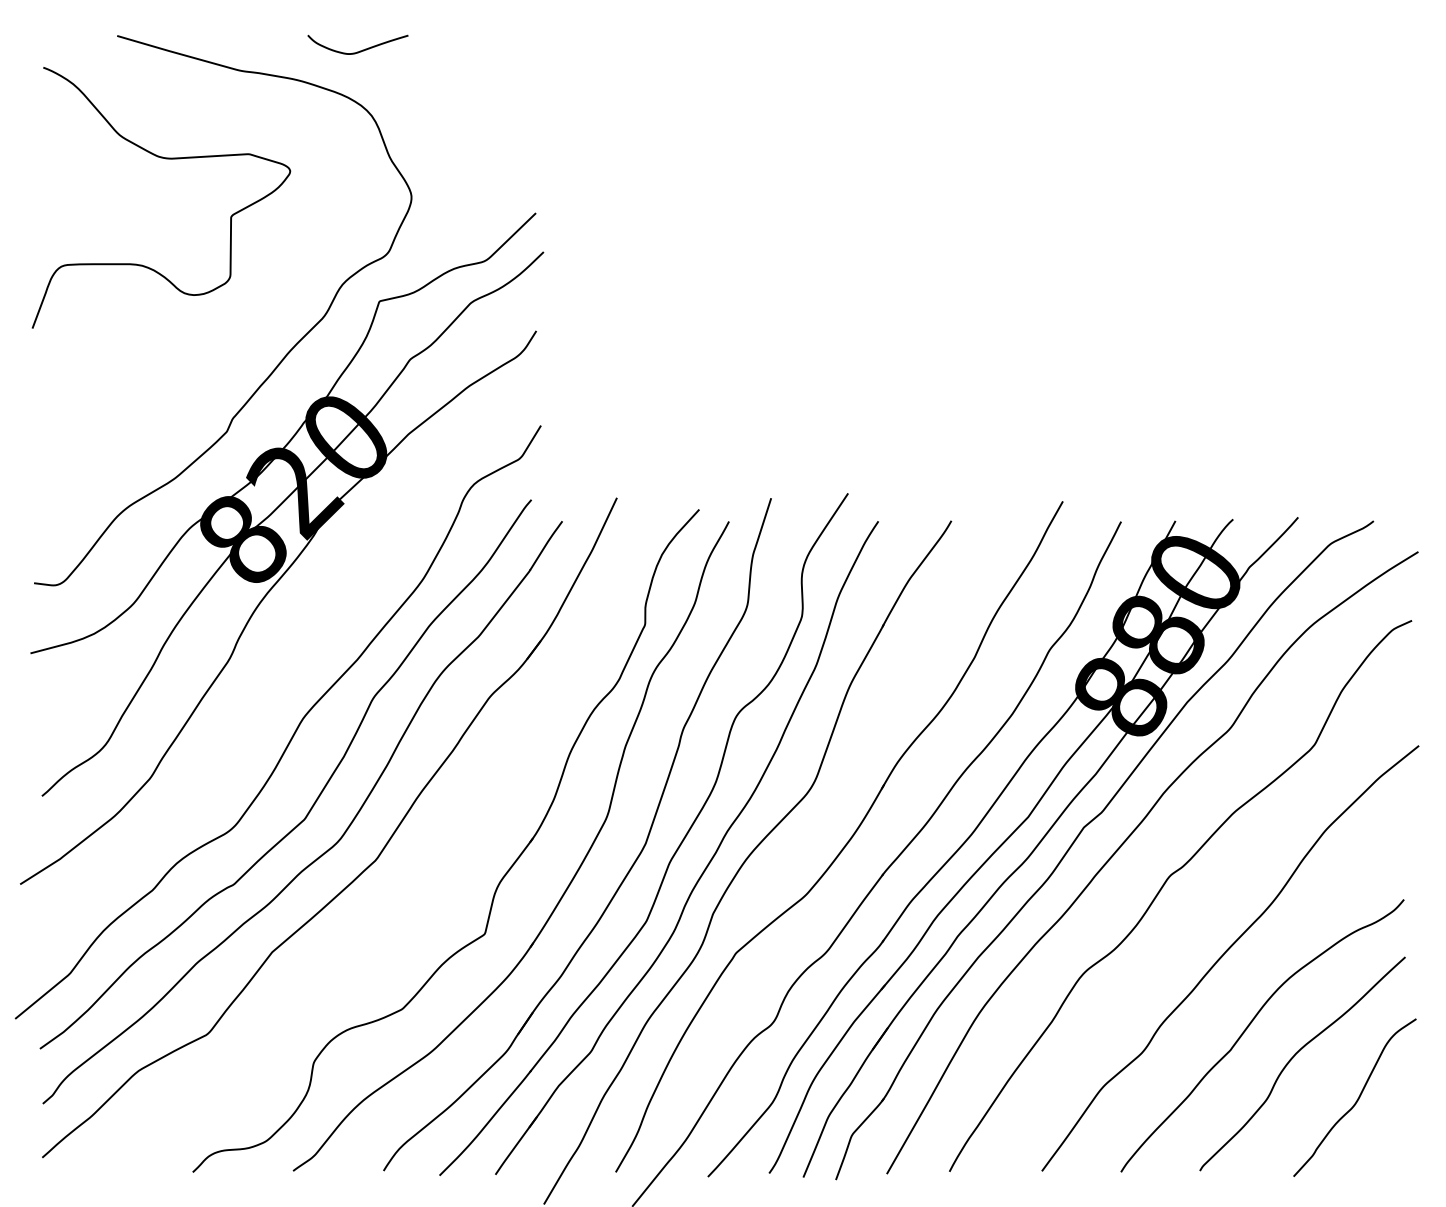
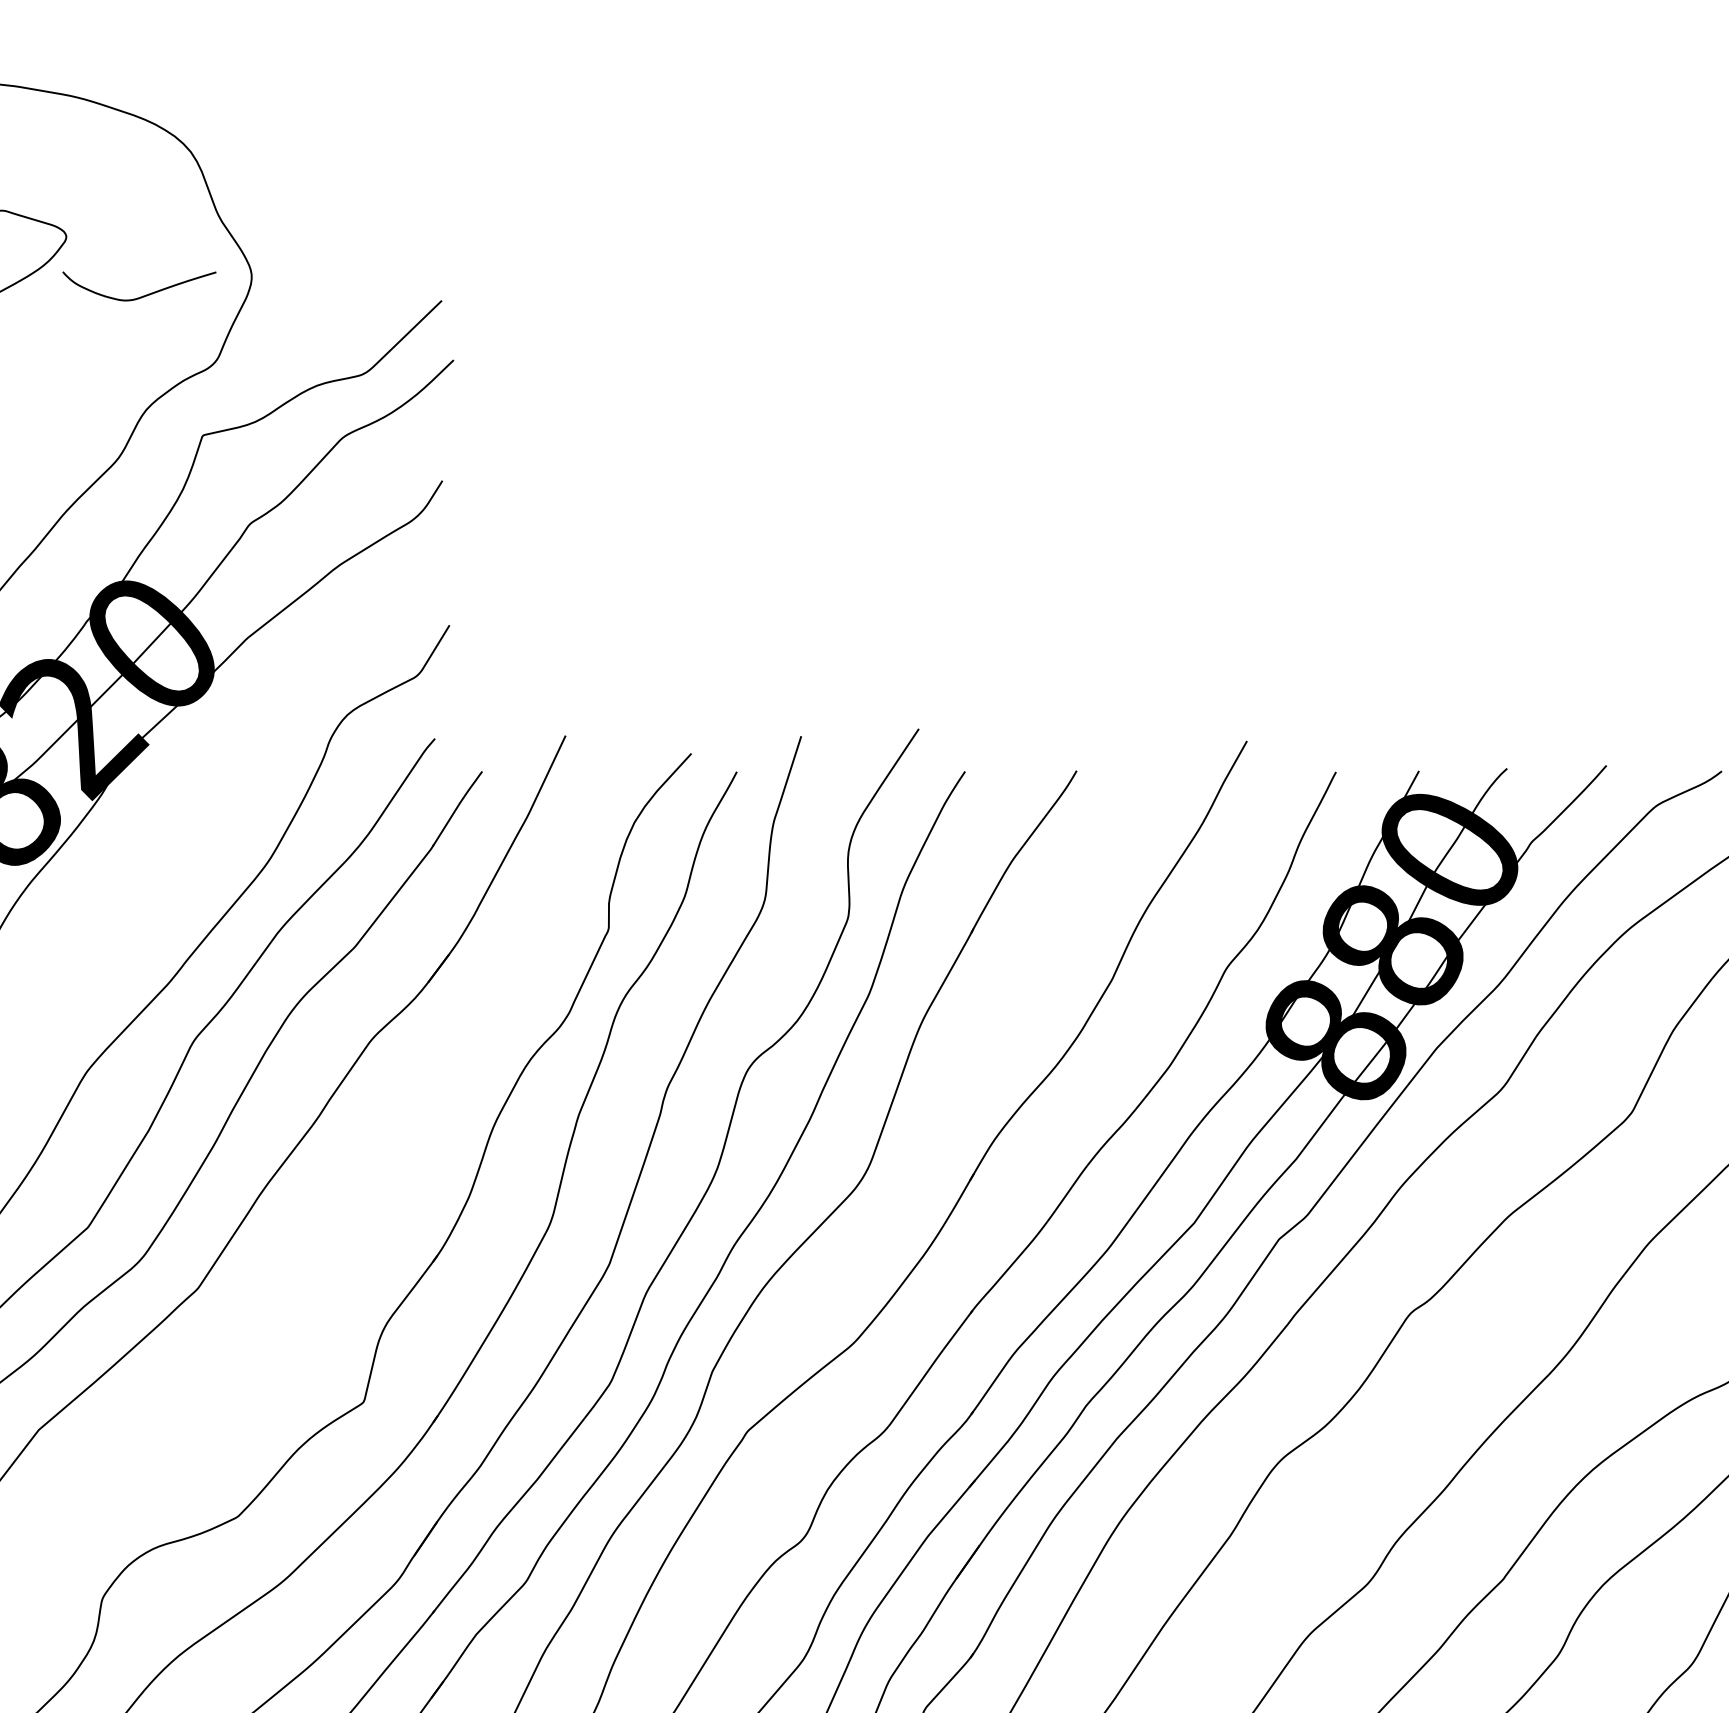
curve: (360, 50) -> (143, 295), moved

